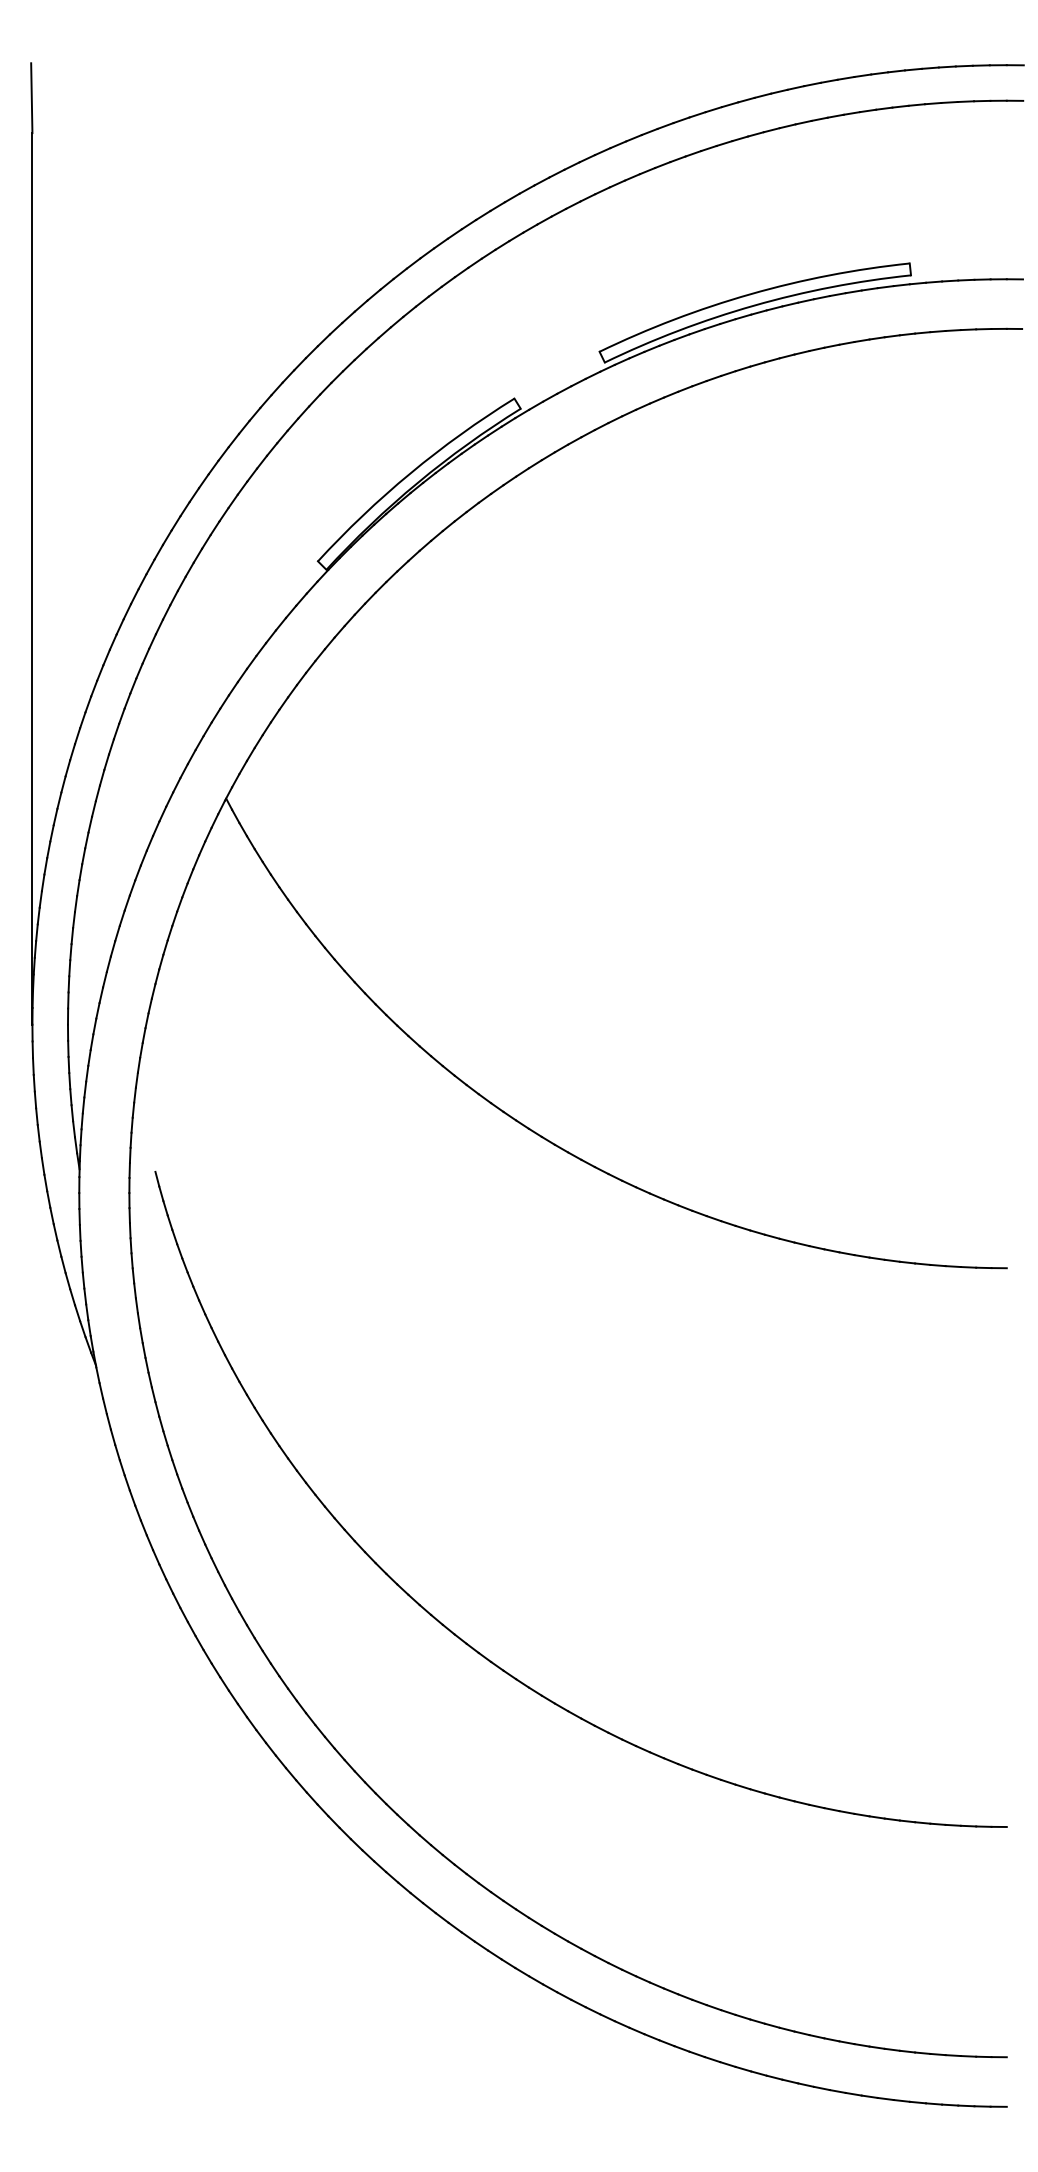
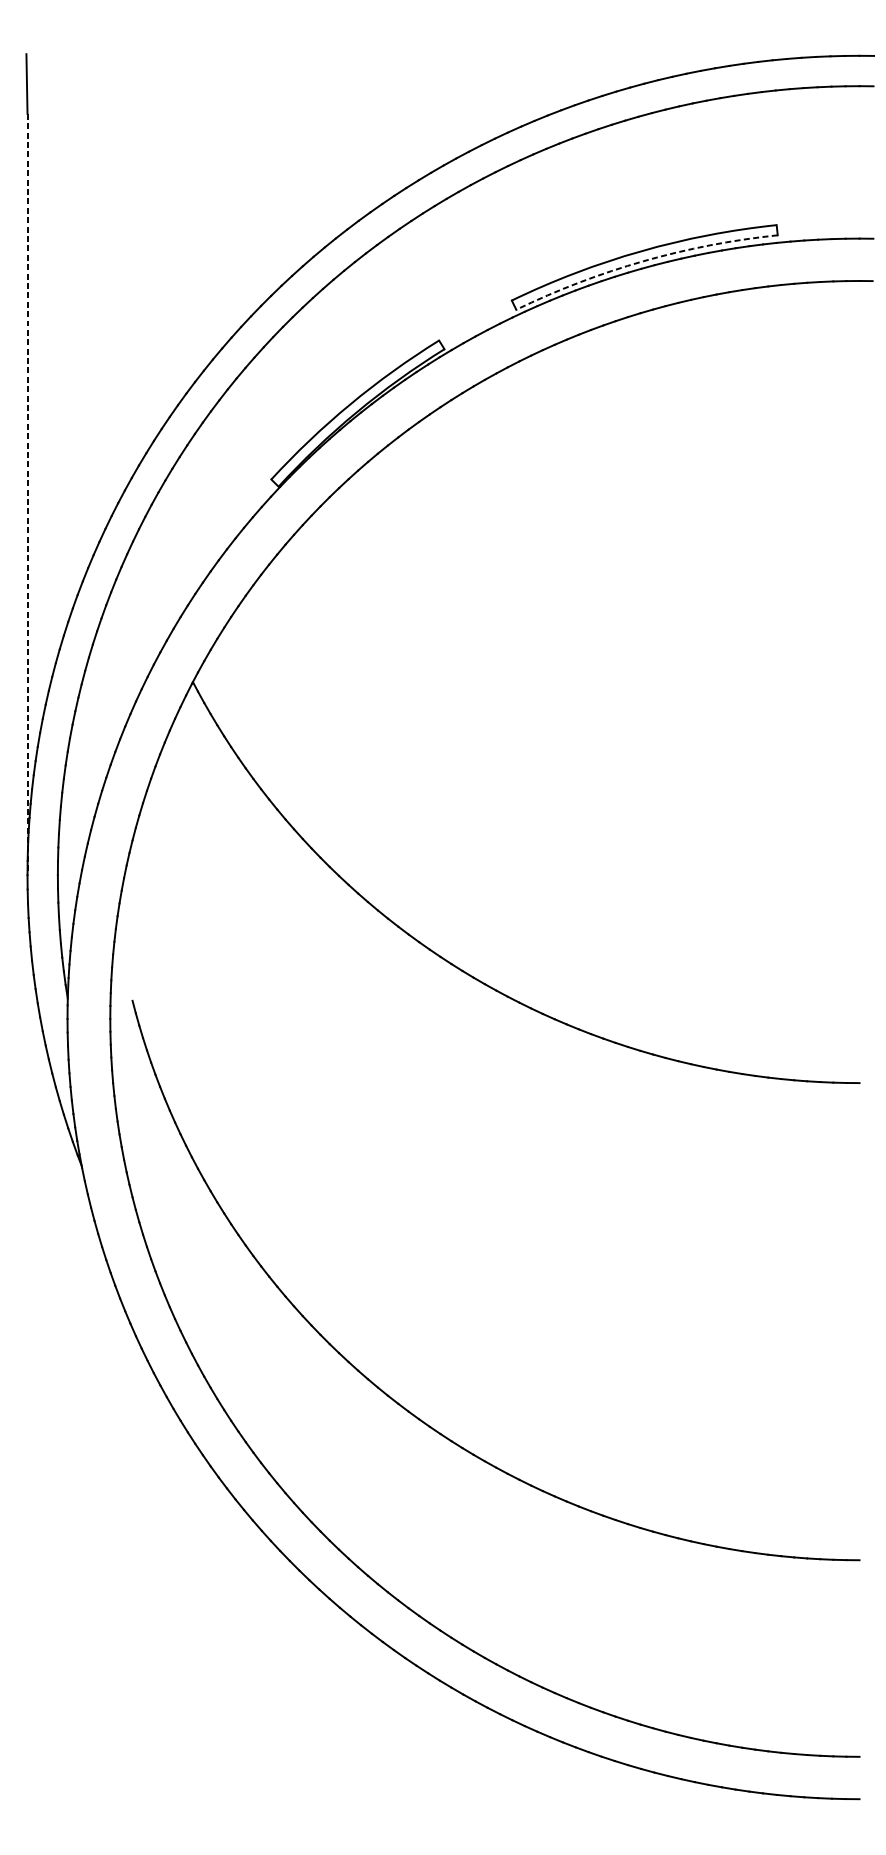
arc: (754, 305) -> (644, 261), solid -> dashed
line: (32, 578) -> (27, 494), solid -> dashed

